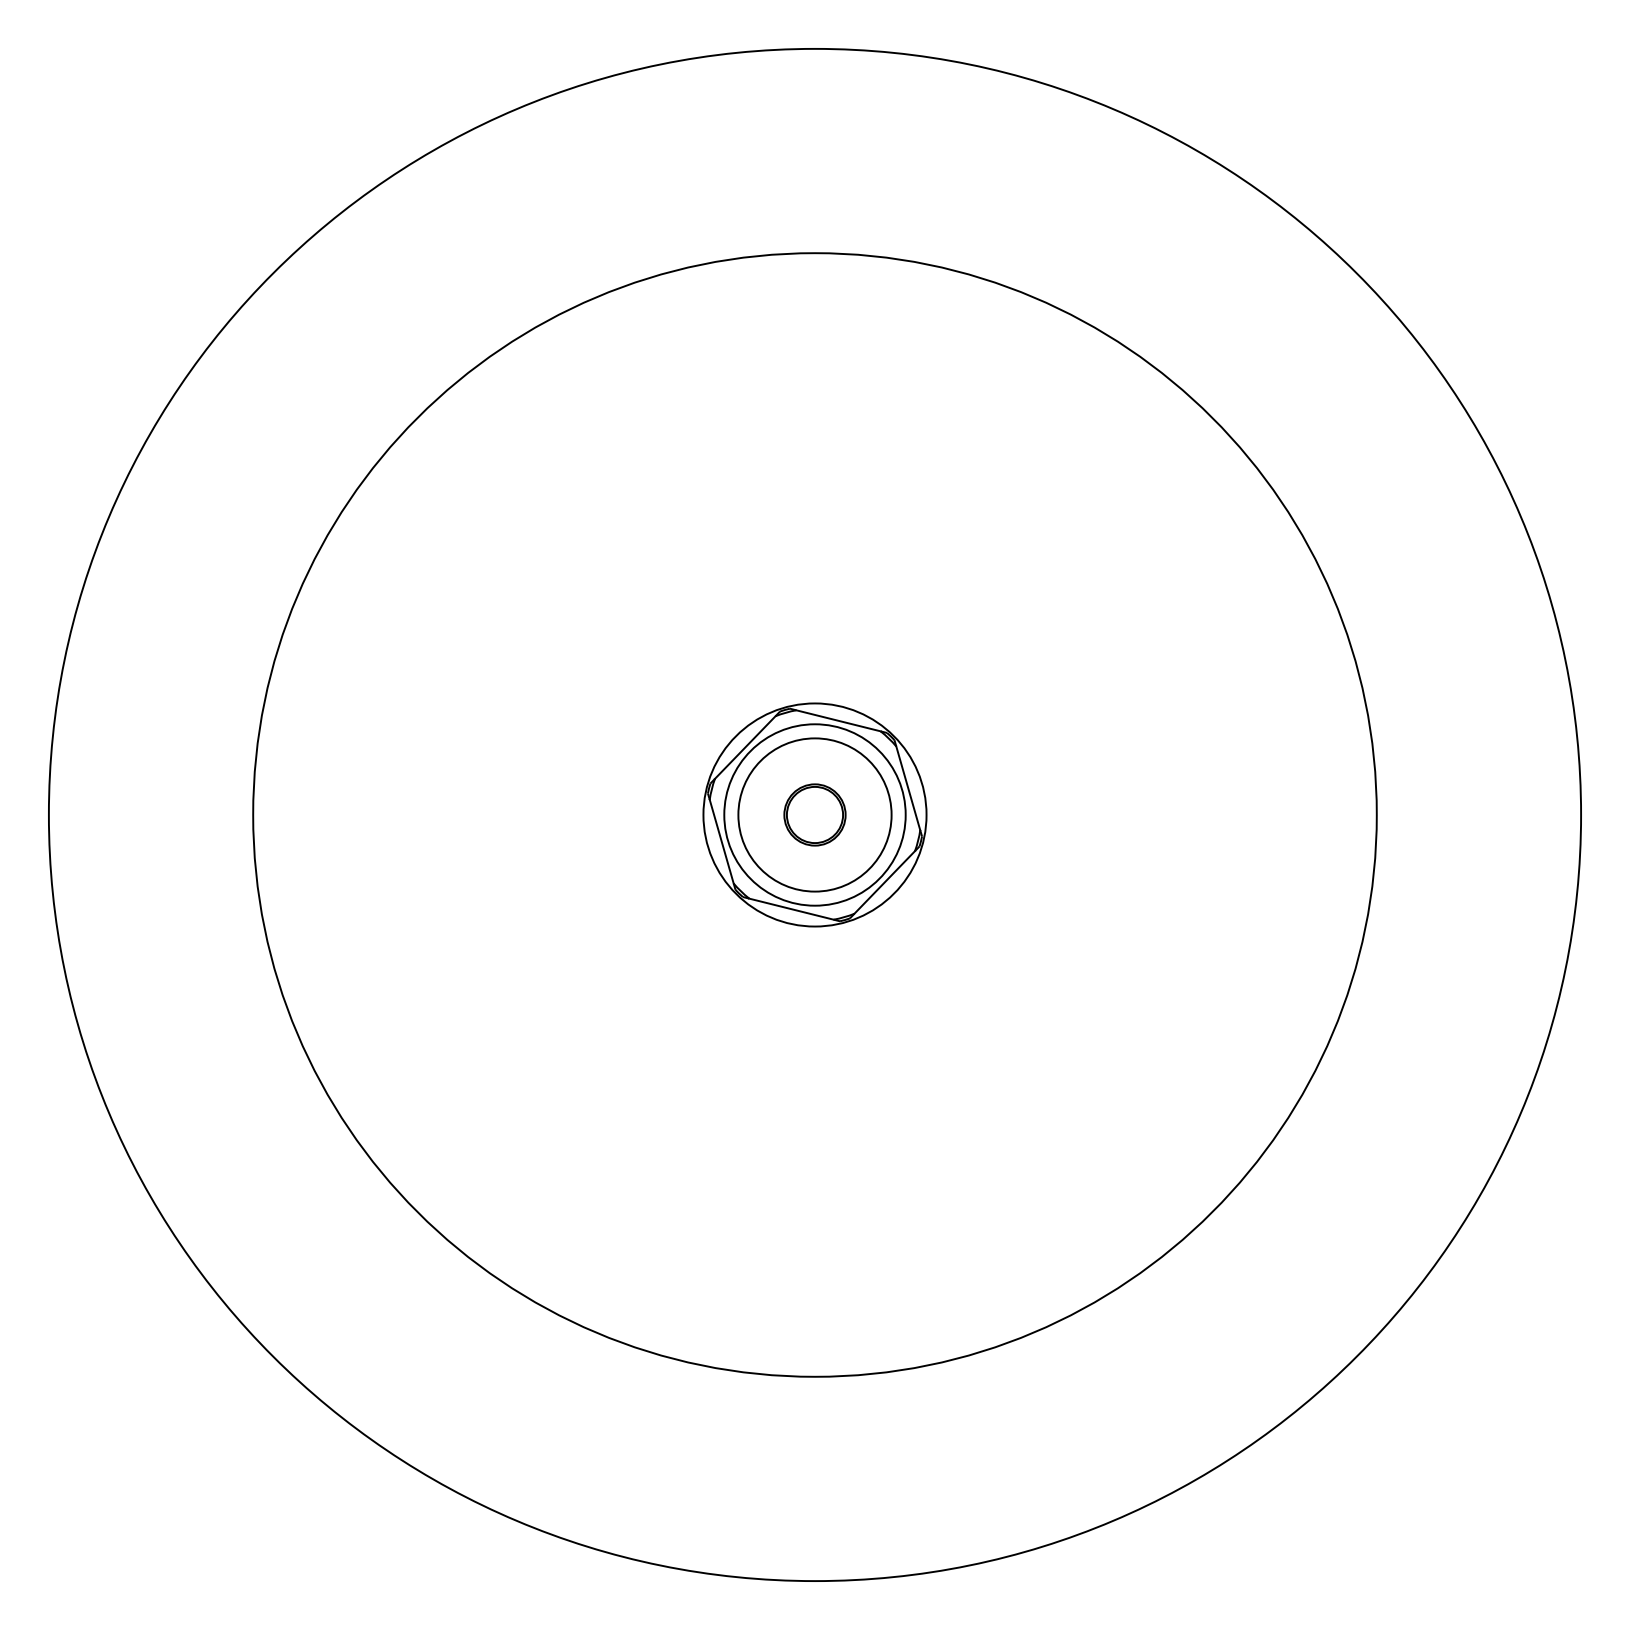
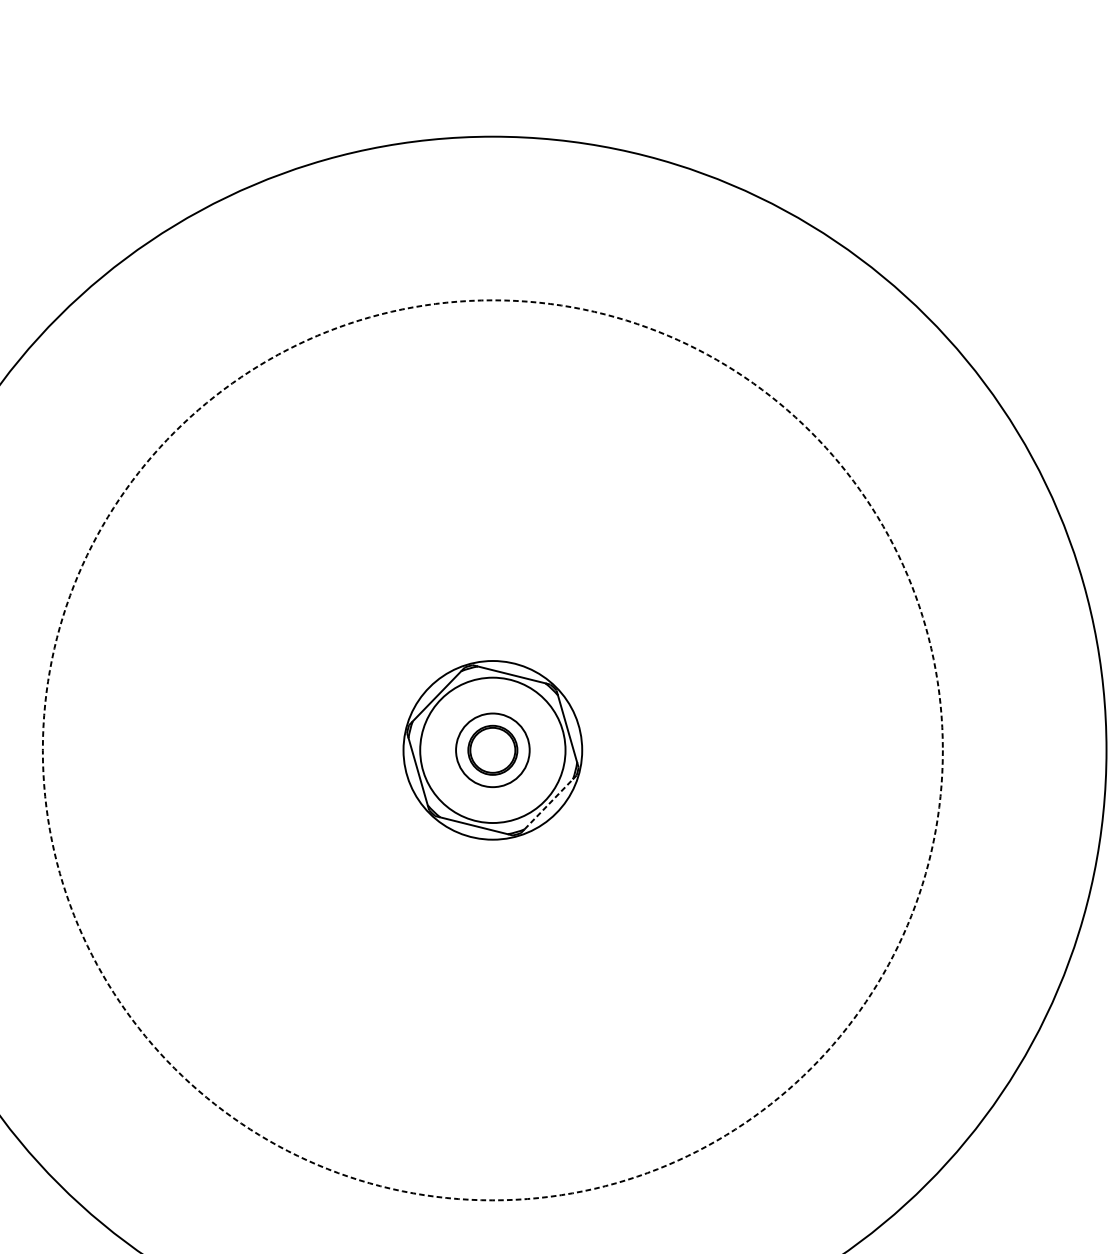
circle: (814, 814) -> (492, 749), size x0.6
circle: (814, 814) -> (492, 749), solid -> dashed
line: (885, 882) -> (549, 804), solid -> dashed

